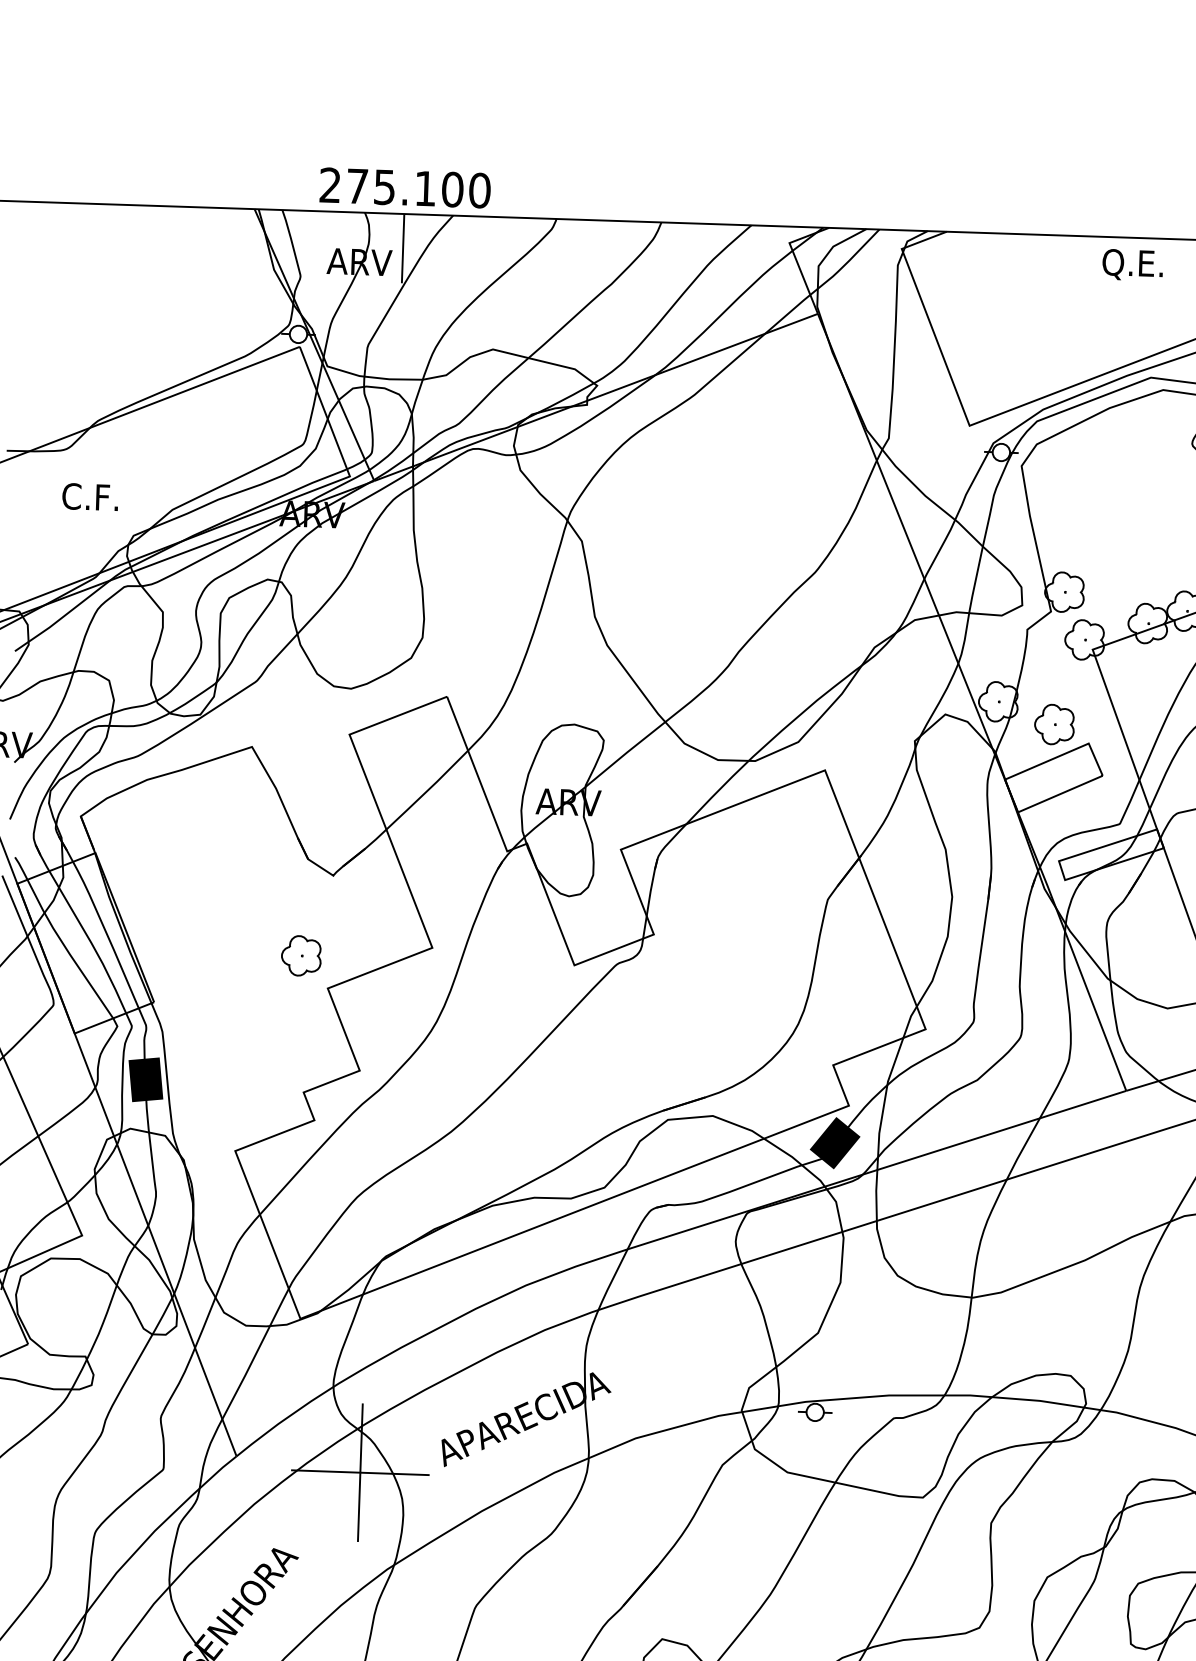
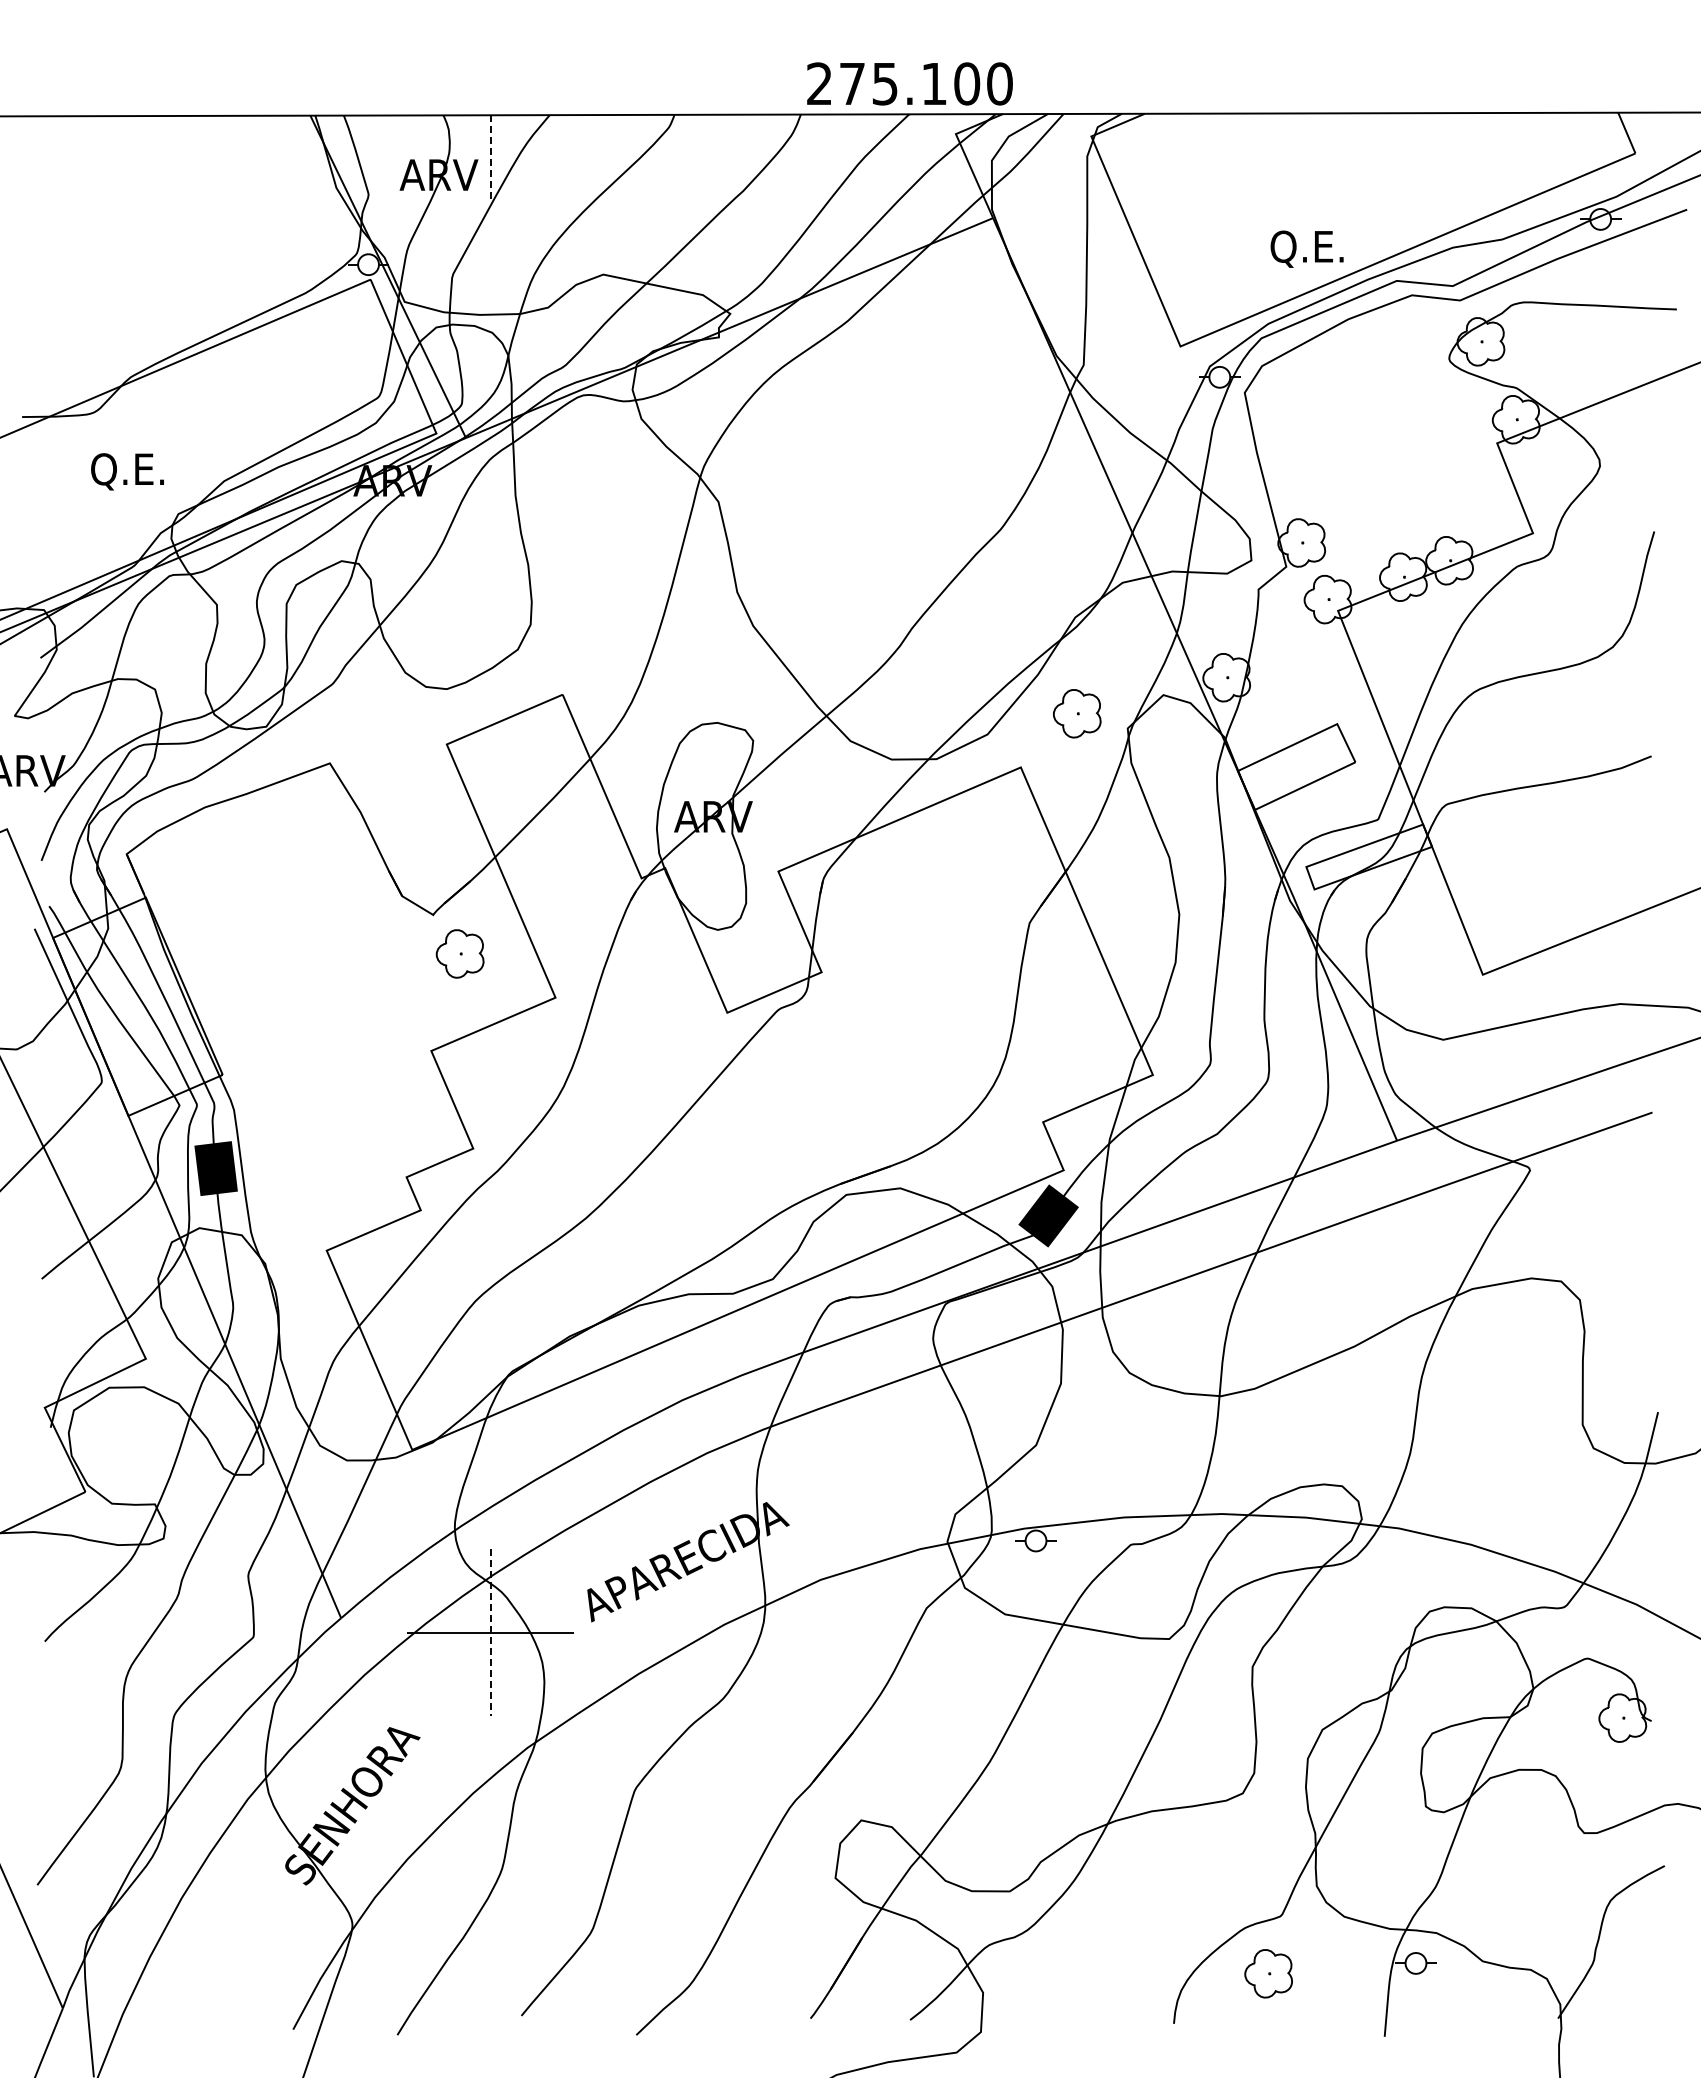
text: (404, 187) -> (909, 83), moved
line: (402, 249) -> (490, 157), solid -> dashed
text: (1132, 264) -> (1306, 248), moved
text: (92, 498) -> (127, 471), C.F. -> Q.E.
part: (1054, 724) -> (1077, 713), moved
part: (300, 955) -> (459, 953), moved
line: (360, 1472) -> (490, 1632), solid -> dashed

